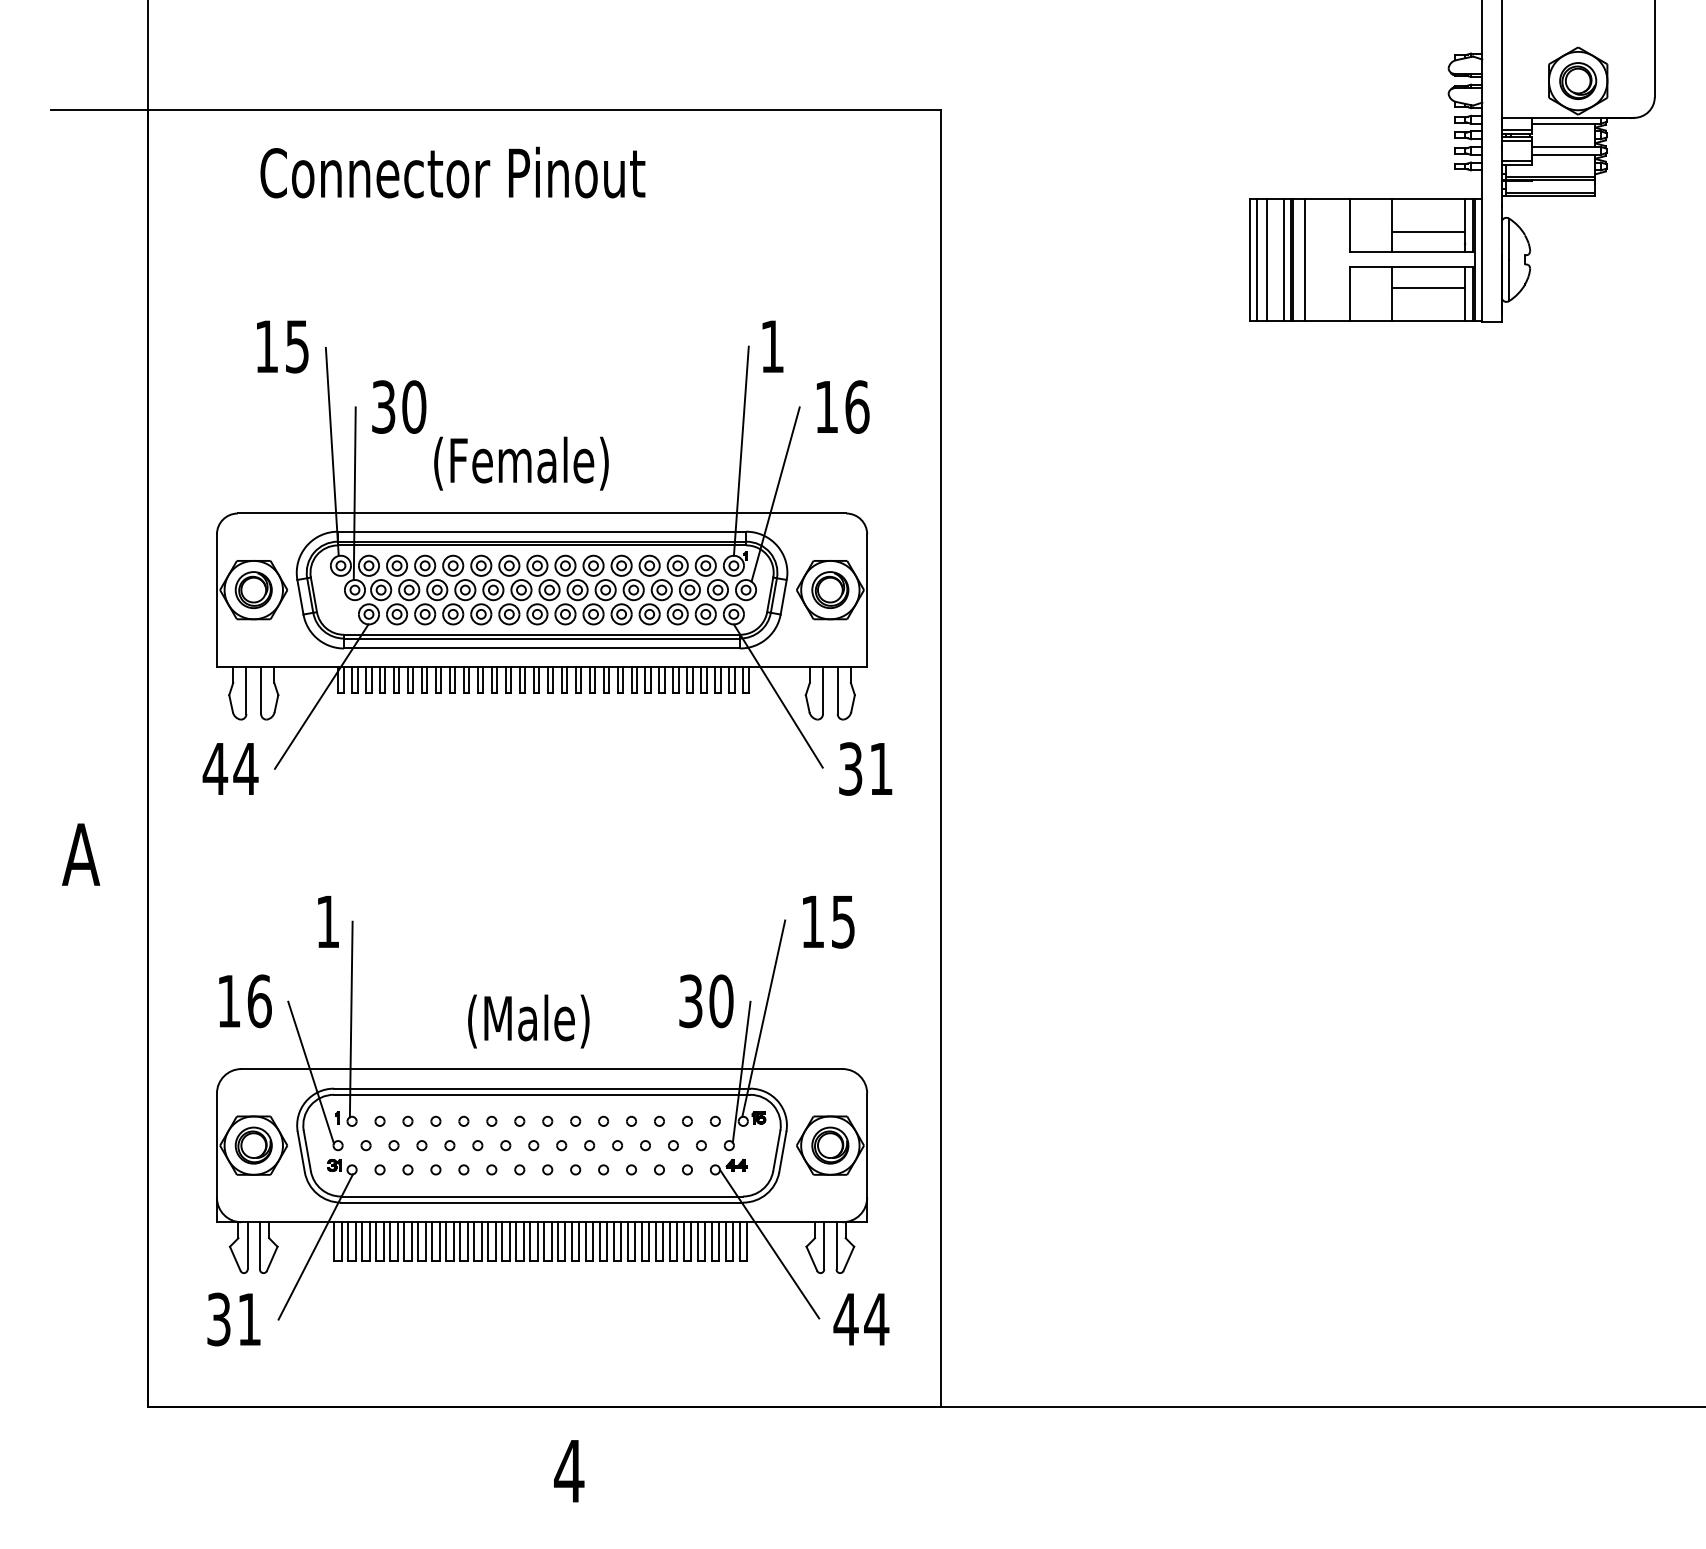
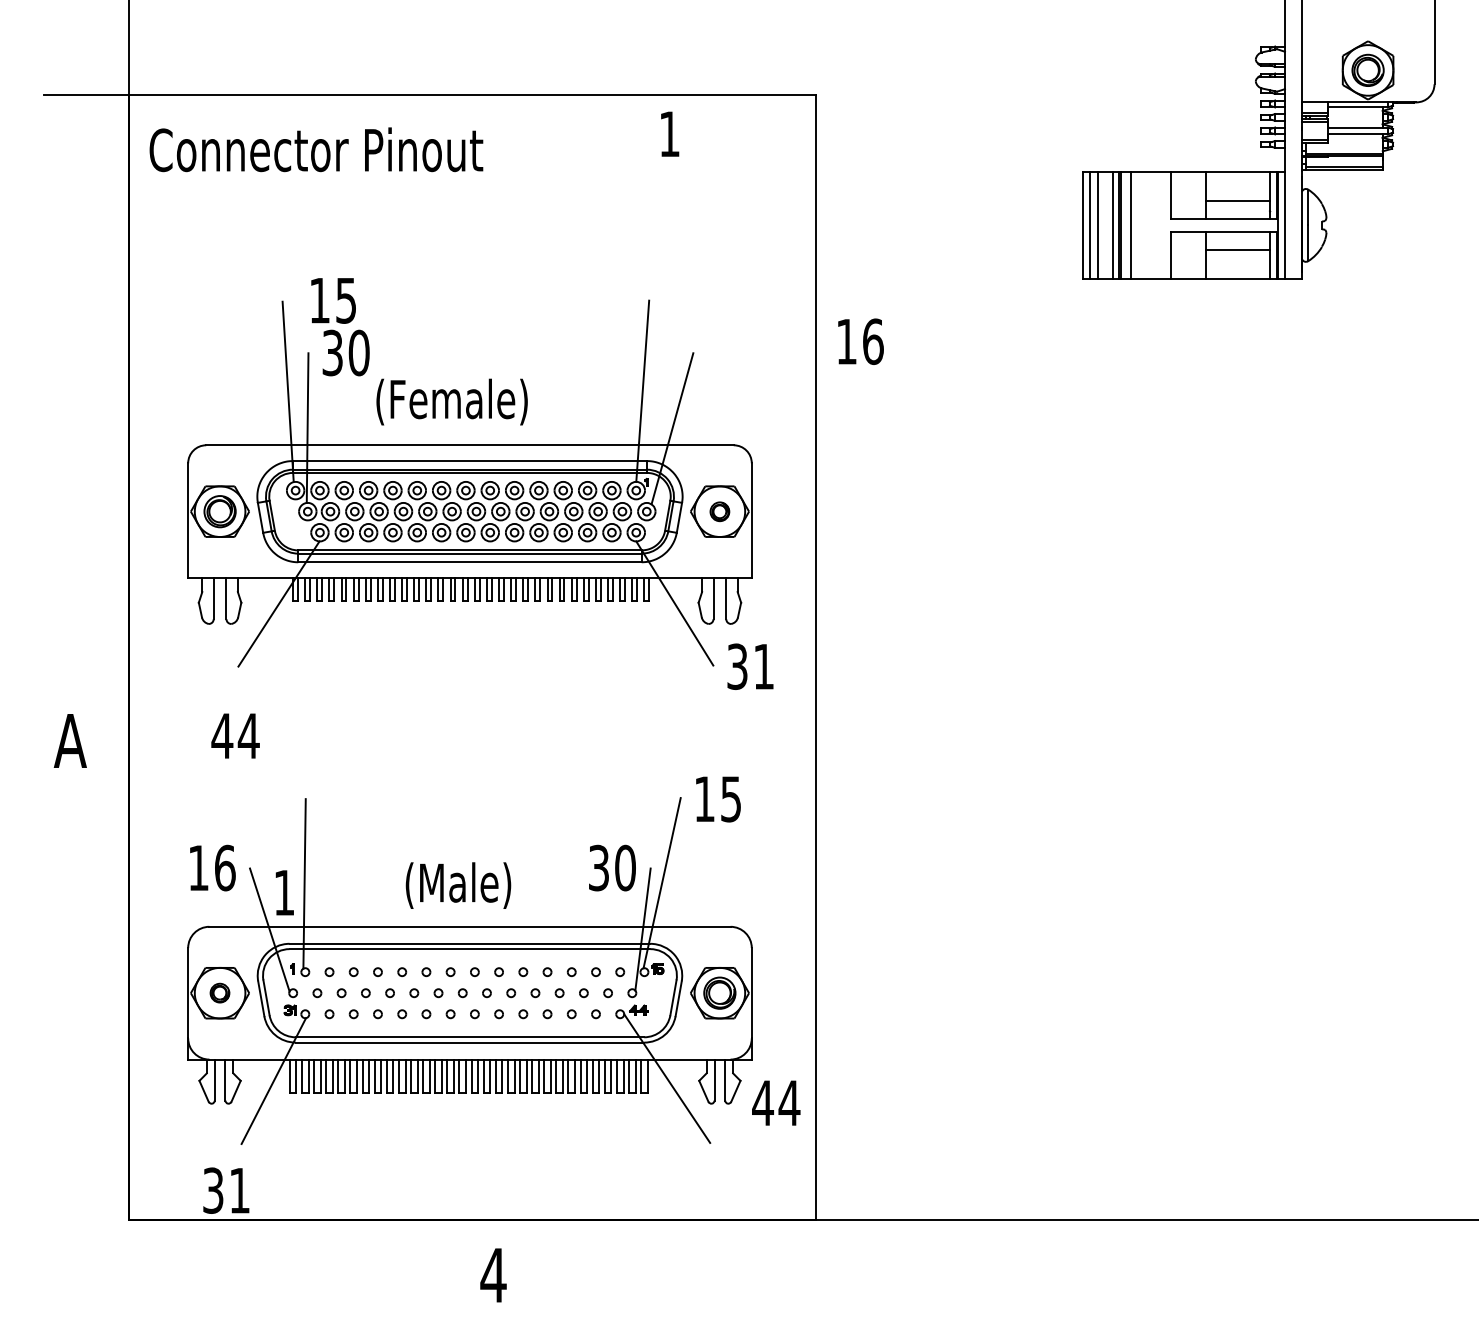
text: (452, 172) -> (316, 149), moved
text: (282, 346) -> (333, 300), moved
text: (772, 346) -> (669, 134), moved
text: (843, 406) -> (861, 341), moved
part: (830, 590) -> (719, 512), size x0.6
text: (230, 768) -> (235, 735), moved
text: (328, 921) -> (284, 892), moved
part: (253, 1145) -> (219, 993), size x0.6
text: (233, 1319) -> (225, 1190), moved
text: (861, 1319) -> (776, 1103), moved

